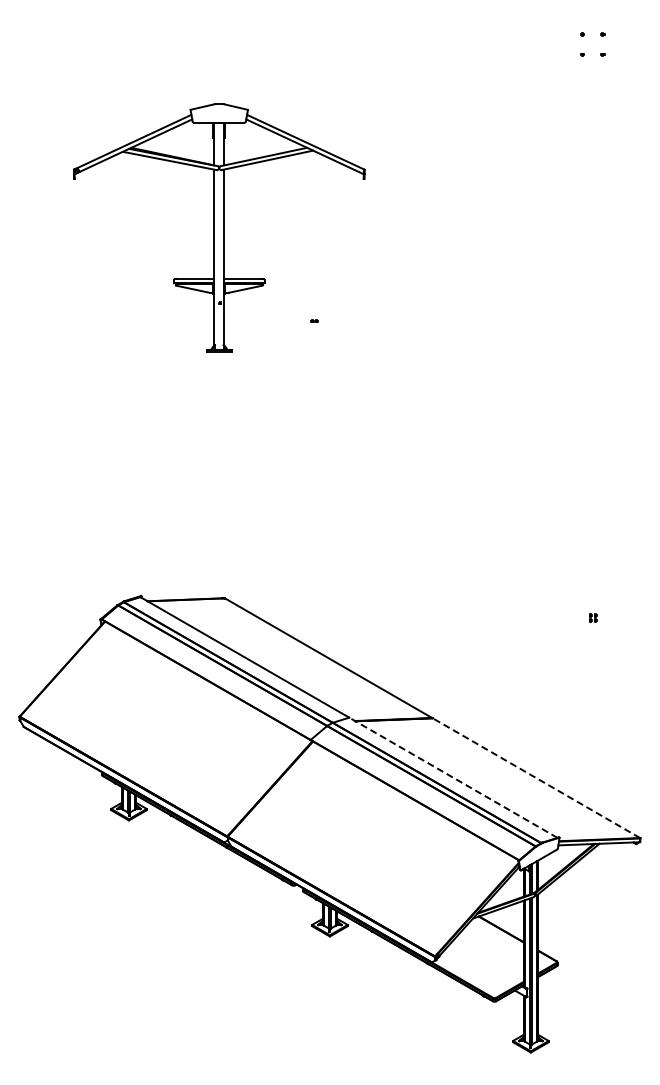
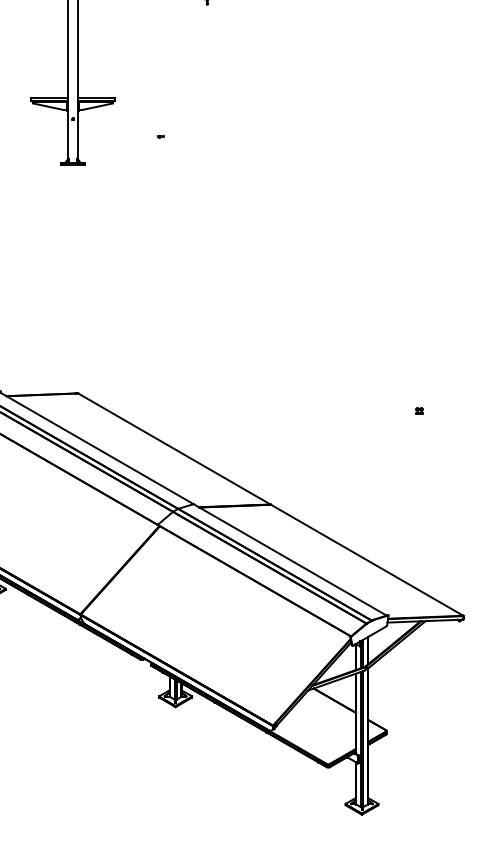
line: (453, 777) -> (290, 559), dashed -> solid
line: (536, 778) -> (367, 560), dashed -> solid

